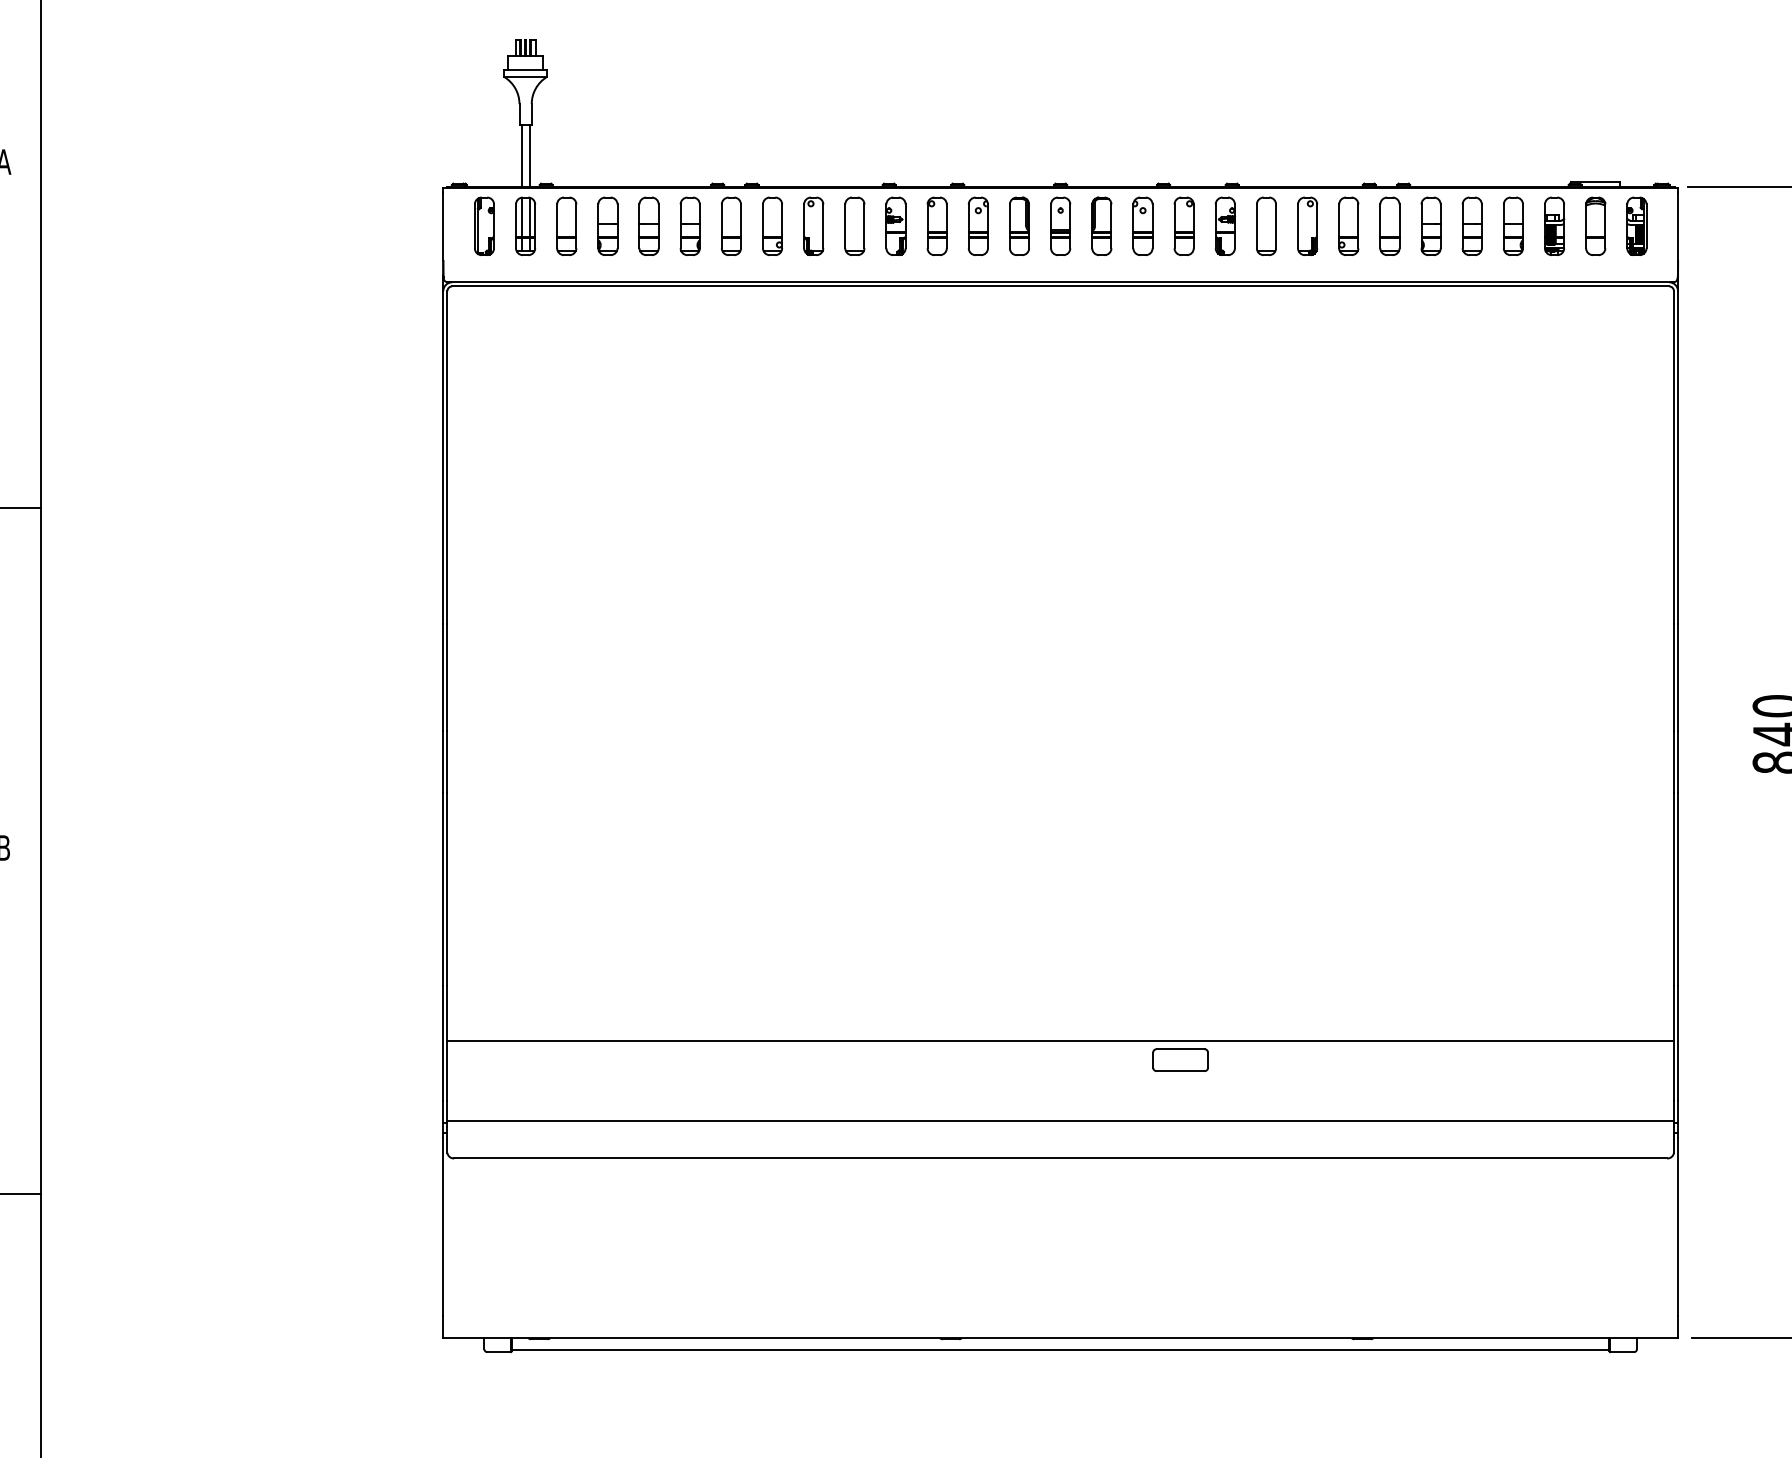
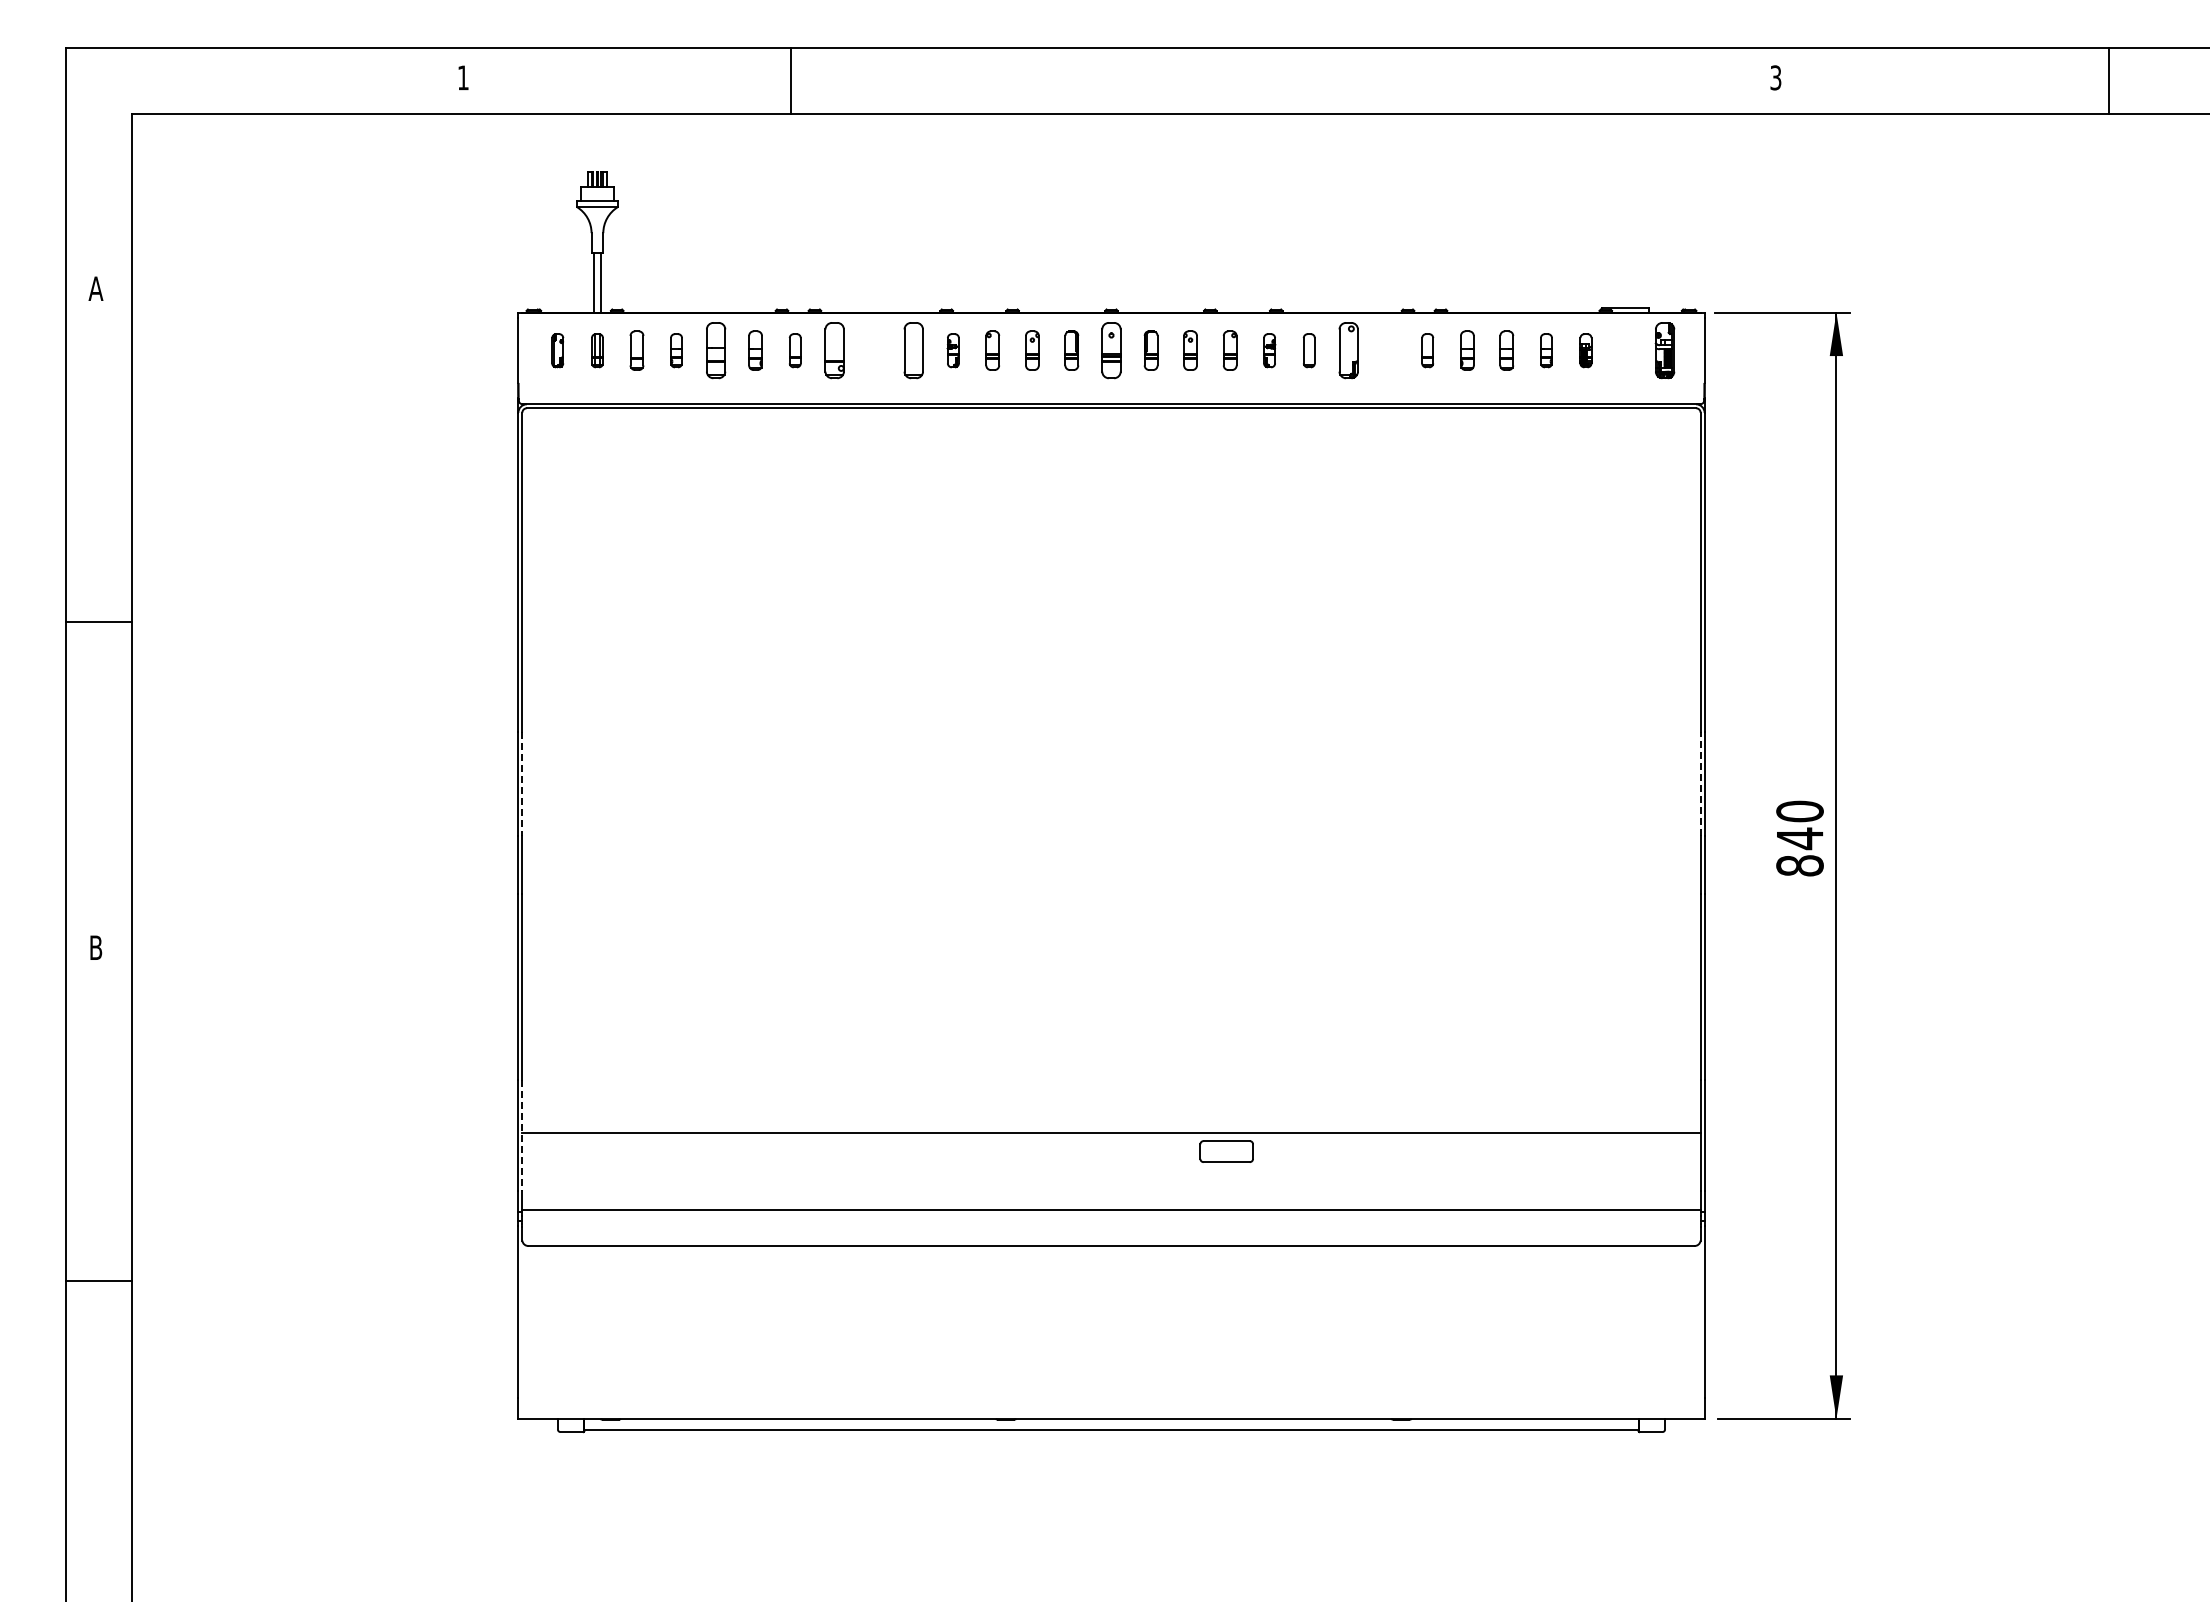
part: (484, 226) -> (557, 350), size x0.6
part: (525, 226) -> (597, 350), size x0.6
part: (566, 226) -> (636, 350), size x0.7
part: (607, 226) -> (676, 350), size x0.6
part: (690, 226) -> (755, 350), size x0.7
part: (731, 226) -> (795, 350), size x0.6
part: (813, 226) -> (874, 350), removed
part: (896, 226) -> (953, 350), size x0.6
part: (936, 226) -> (992, 350), size x0.7
part: (978, 226) -> (1032, 350), size x0.7
part: (1019, 226) -> (1071, 350), size x0.7
part: (1102, 226) -> (1151, 350), size x0.7
part: (1142, 226) -> (1190, 350), size x0.7
part: (1184, 226) -> (1230, 350), size x0.7
part: (1225, 226) -> (1269, 350), size x0.6
part: (1266, 226) -> (1309, 350), size x0.6
part: (1349, 226) -> (1388, 350), removed
part: (1389, 226) -> (1427, 350), size x0.6
part: (1431, 226) -> (1467, 350), size x0.7
part: (1471, 226) -> (1506, 350), size x0.7
part: (1513, 226) -> (1546, 350), size x0.6
part: (1554, 226) -> (1585, 350), size x0.6
part: (1595, 226) -> (1625, 350), removed
line: (447, 678) -> (522, 784), solid -> dashed
line: (1673, 678) -> (1700, 784), solid -> dashed
line: (447, 1044) -> (522, 1136), solid -> dashed

